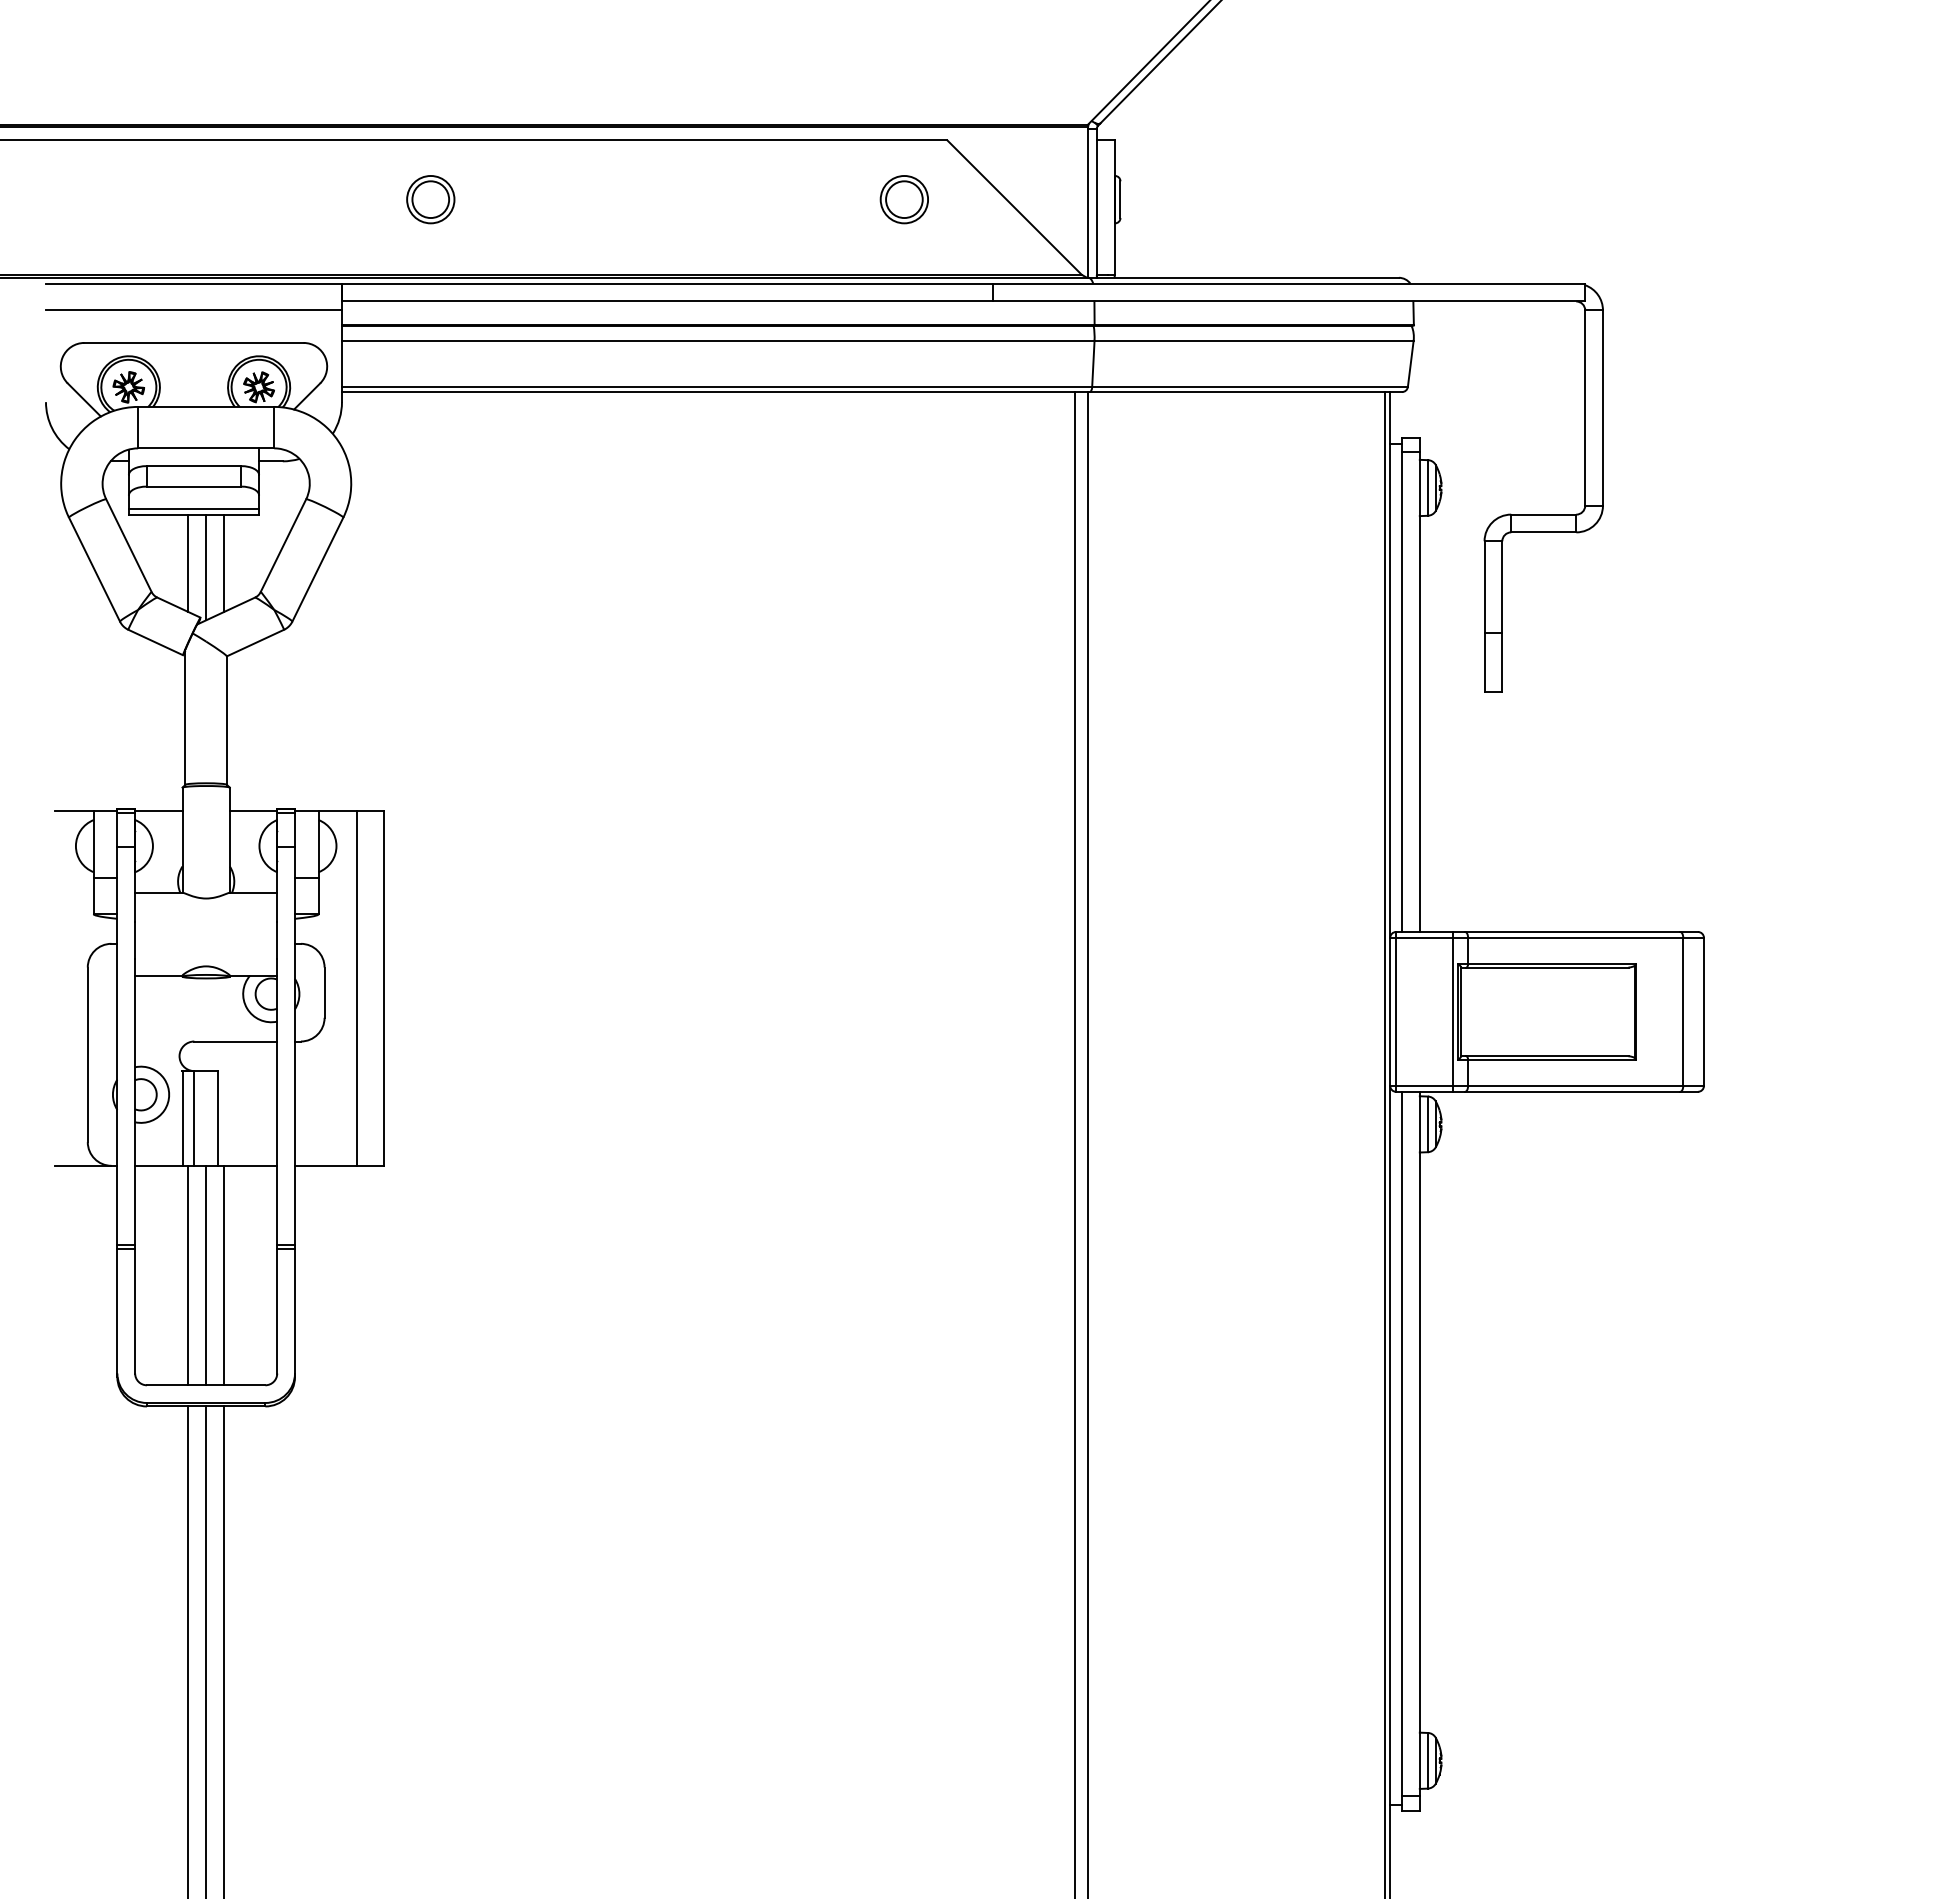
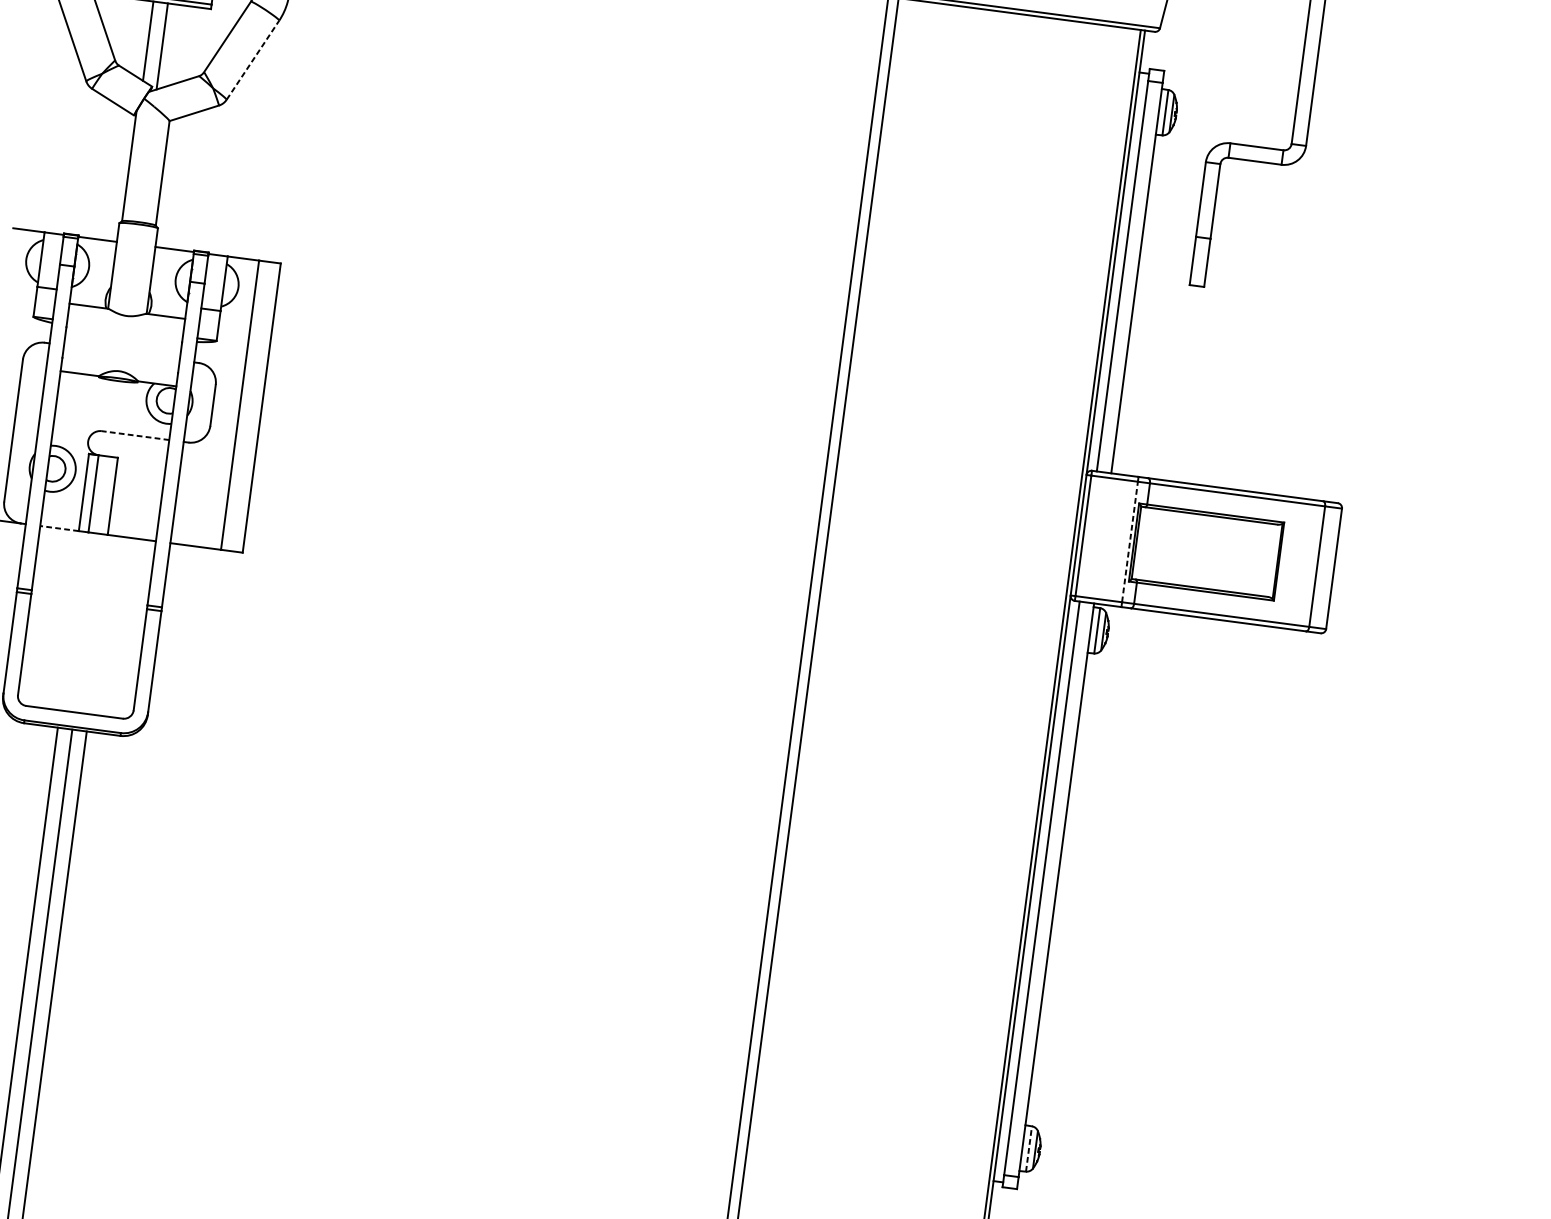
line: (223, 563) -> (176, 45), removed
line: (317, 569) -> (252, 60), solid -> dashed
line: (1453, 1011) -> (1130, 541), solid -> dashed
line: (235, 1041) -> (135, 435), solid -> dashed
line: (158, 1165) -> (59, 528), solid -> dashed
line: (188, 1275) -> (71, 621), removed
line: (206, 1275) -> (86, 622), removed
line: (223, 1275) -> (100, 624), removed
line: (1427, 1760) -> (1028, 1148), solid -> dashed

